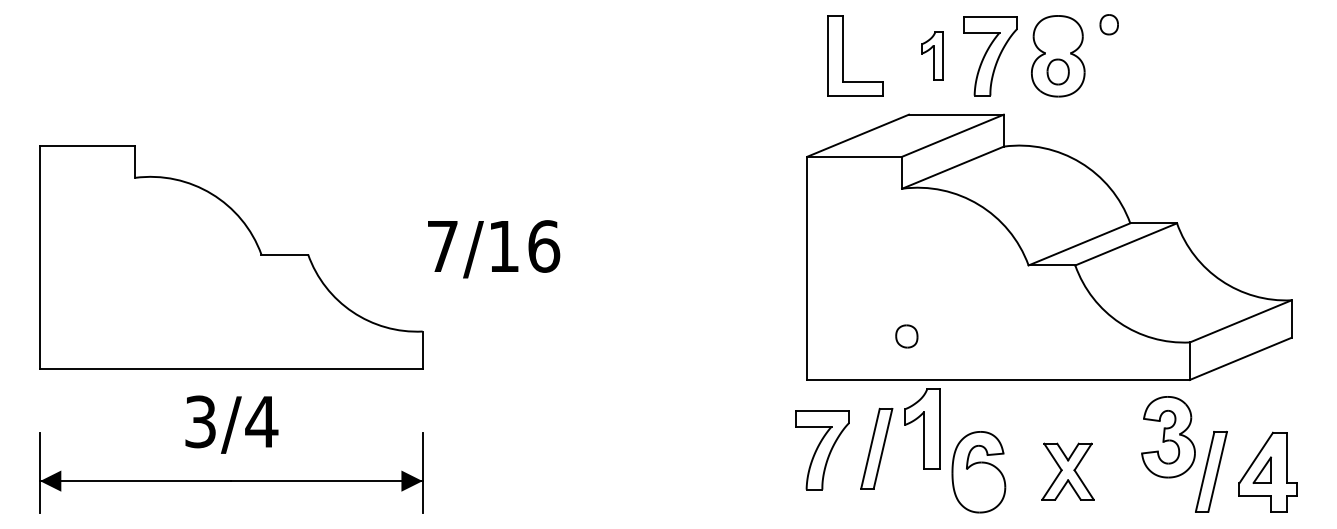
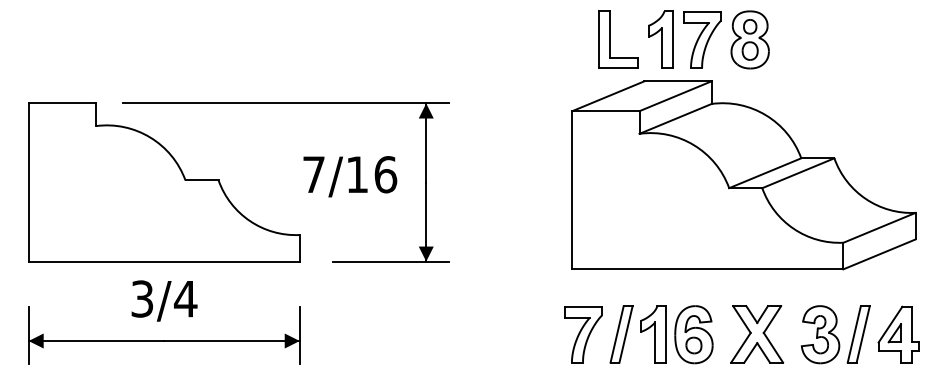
part: (1108, 24) -> (749, 26), moved
part: (843, 55) -> (610, 39), moved
part: (932, 55) -> (661, 39), size x1.67
part: (403, 146) -> (286, 103), added
part: (906, 336) -> (693, 345), moved
part: (922, 428) -> (654, 334), moved
part: (1168, 437) -> (820, 334), moved
part: (876, 448) -> (621, 334), moved
part: (822, 450) -> (583, 334), moved
part: (1067, 471) -> (756, 334), size x1.43

